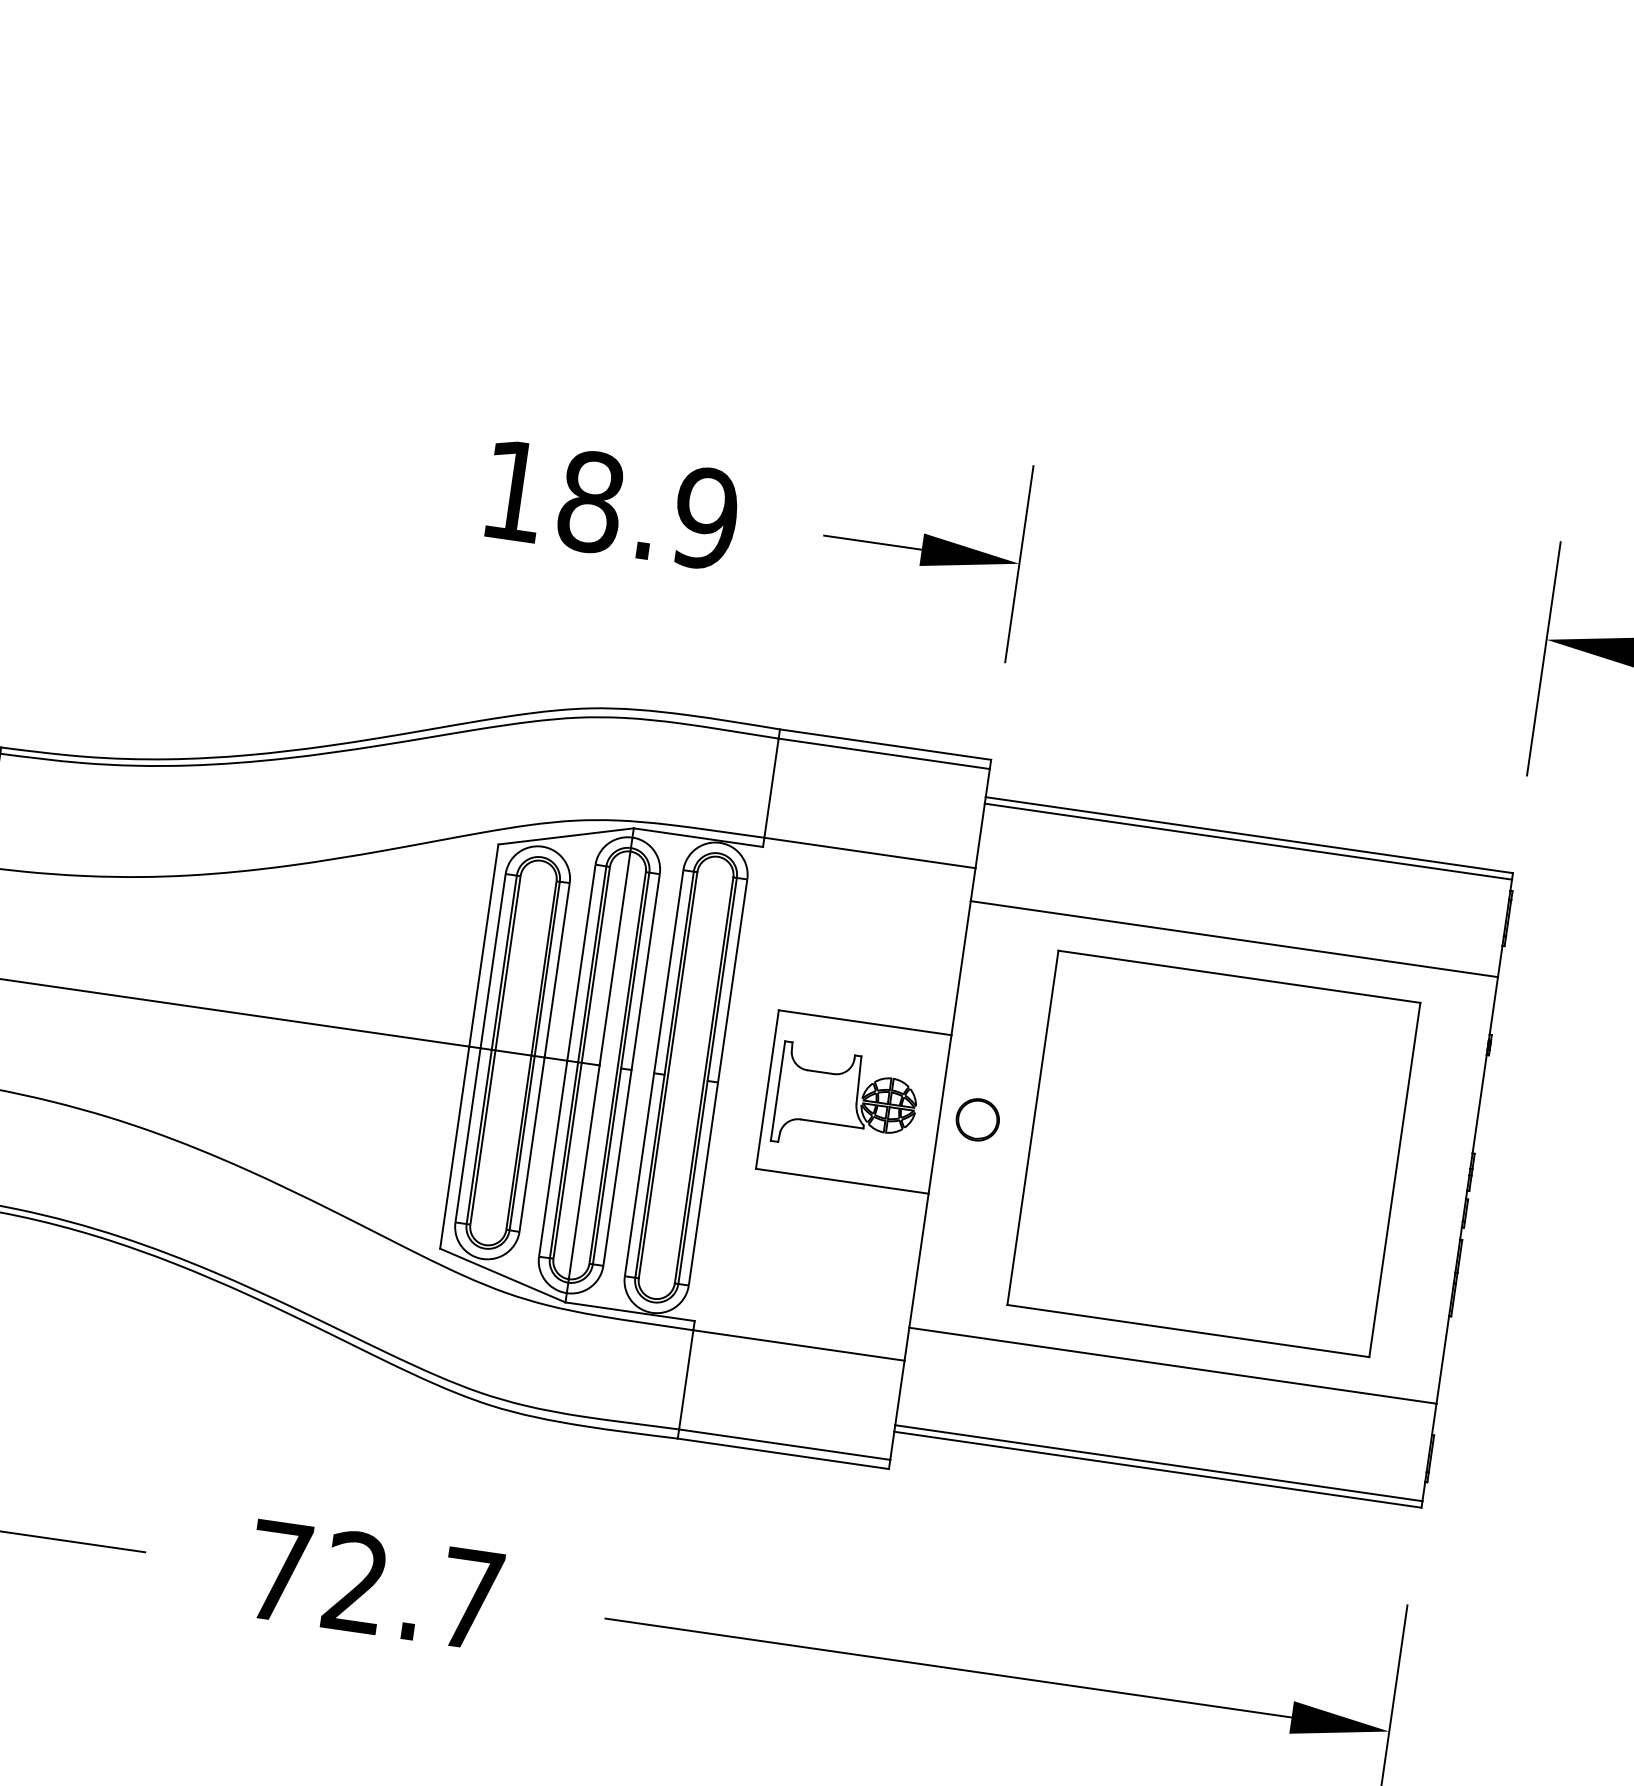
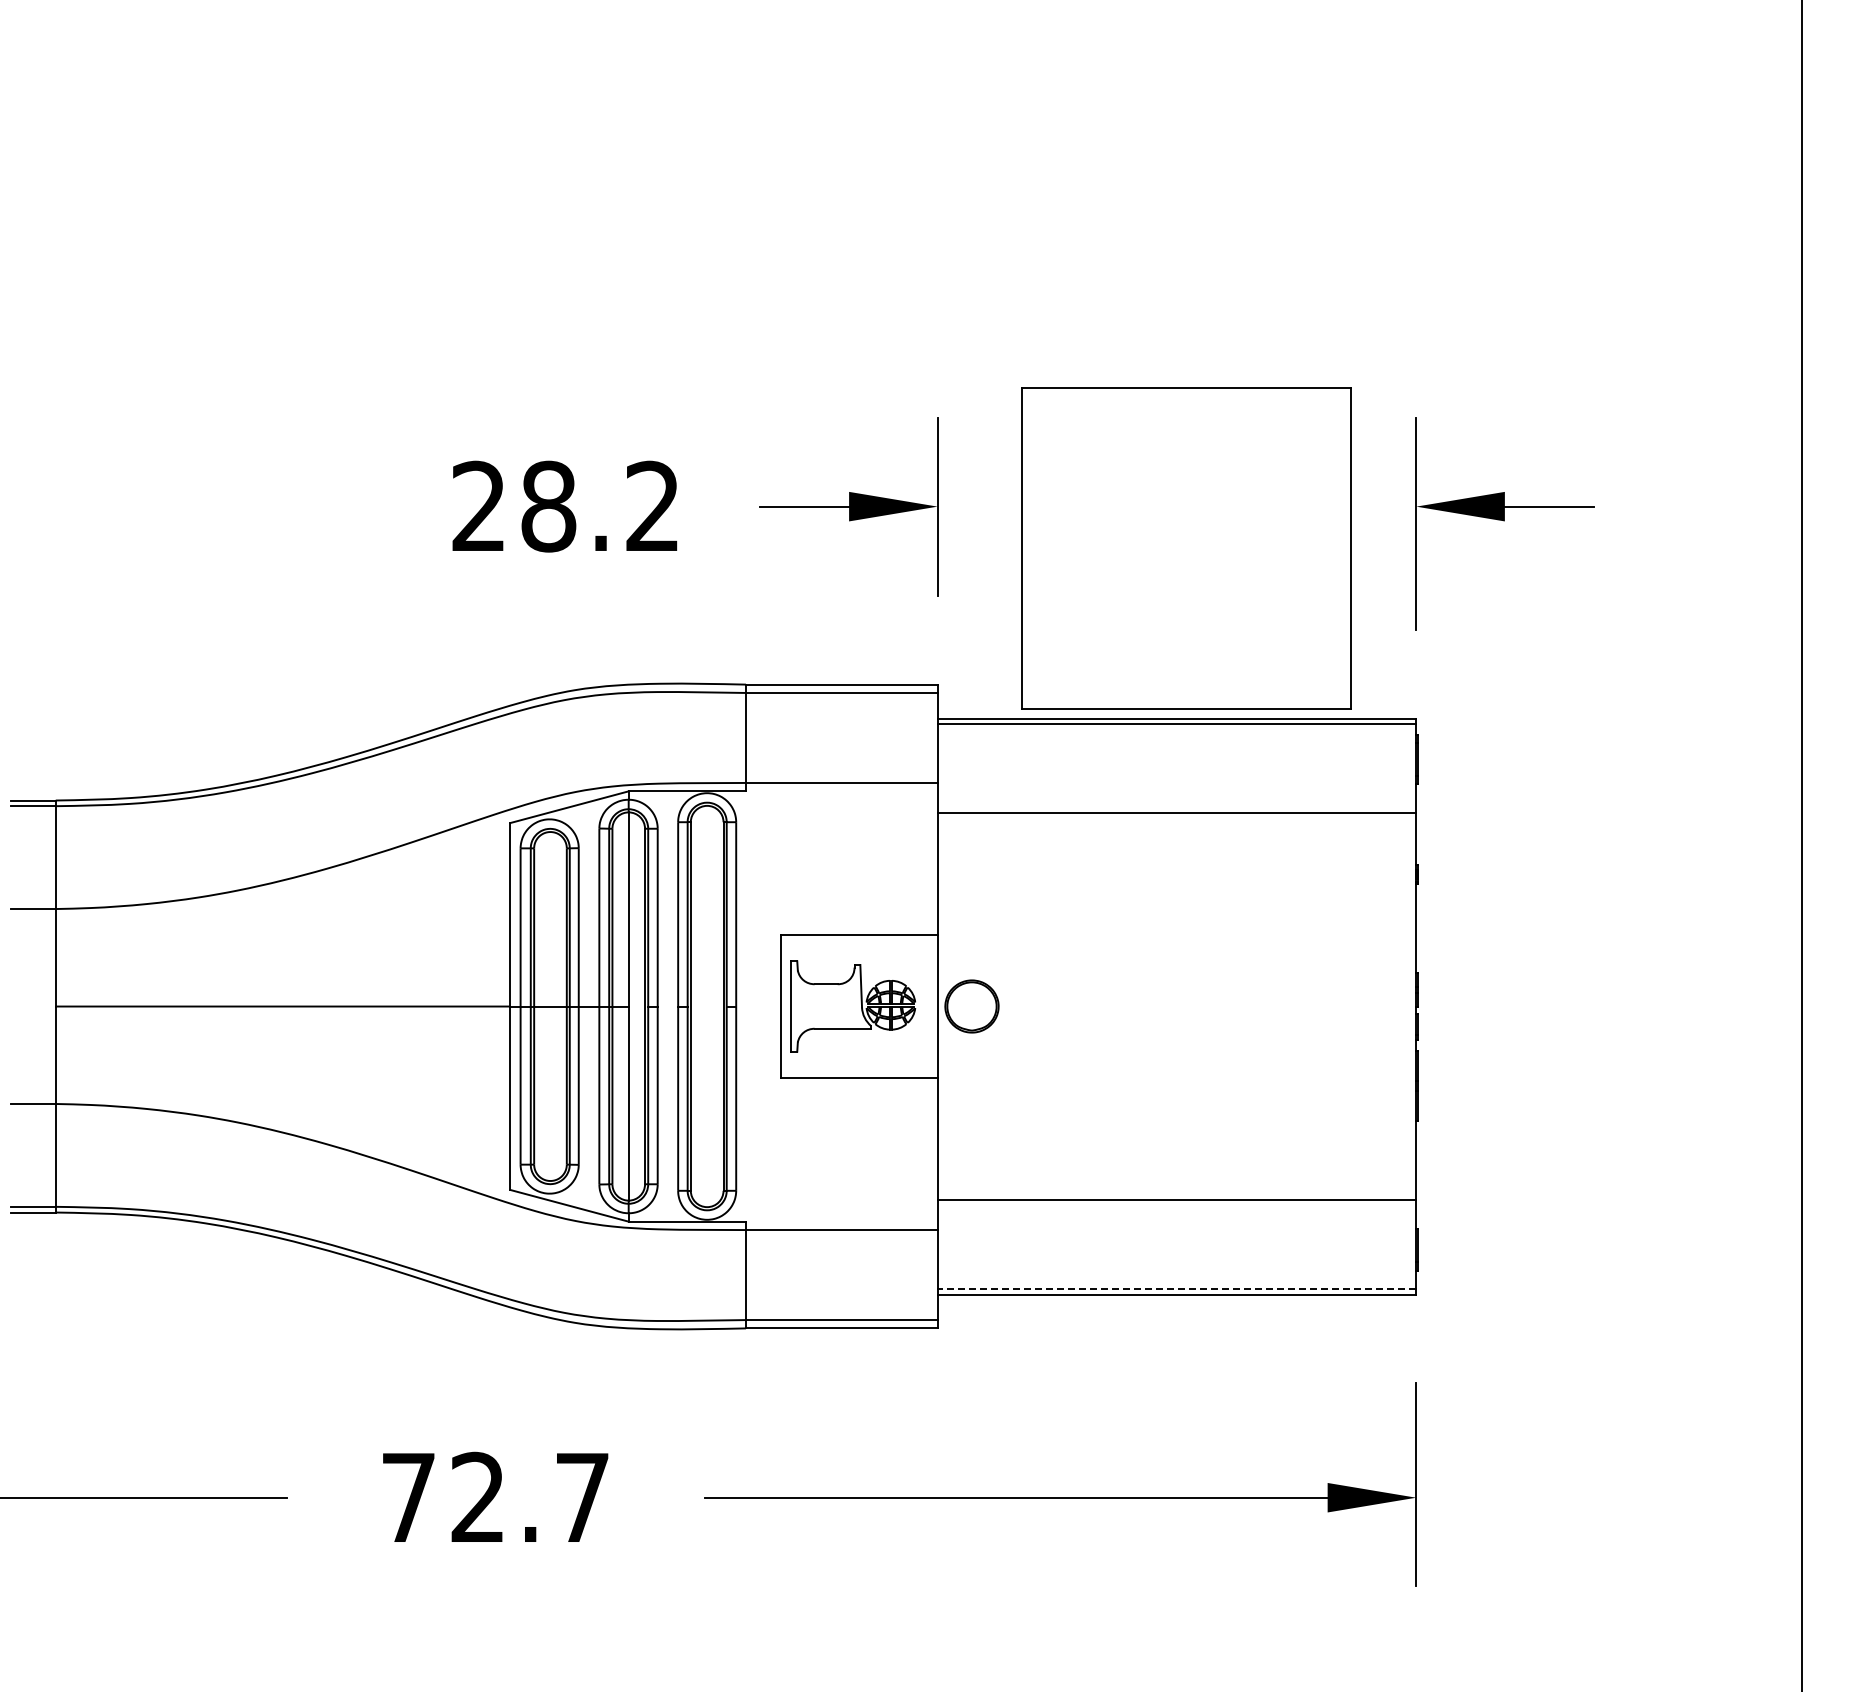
text: (610, 504) -> (566, 506), 18.9 -> 28.2
part: (977, 1119) -> (971, 1006), size x1.4
part: (1214, 1153) -> (1186, 548), moved
line: (1158, 1462) -> (1176, 1288), solid -> dashed

